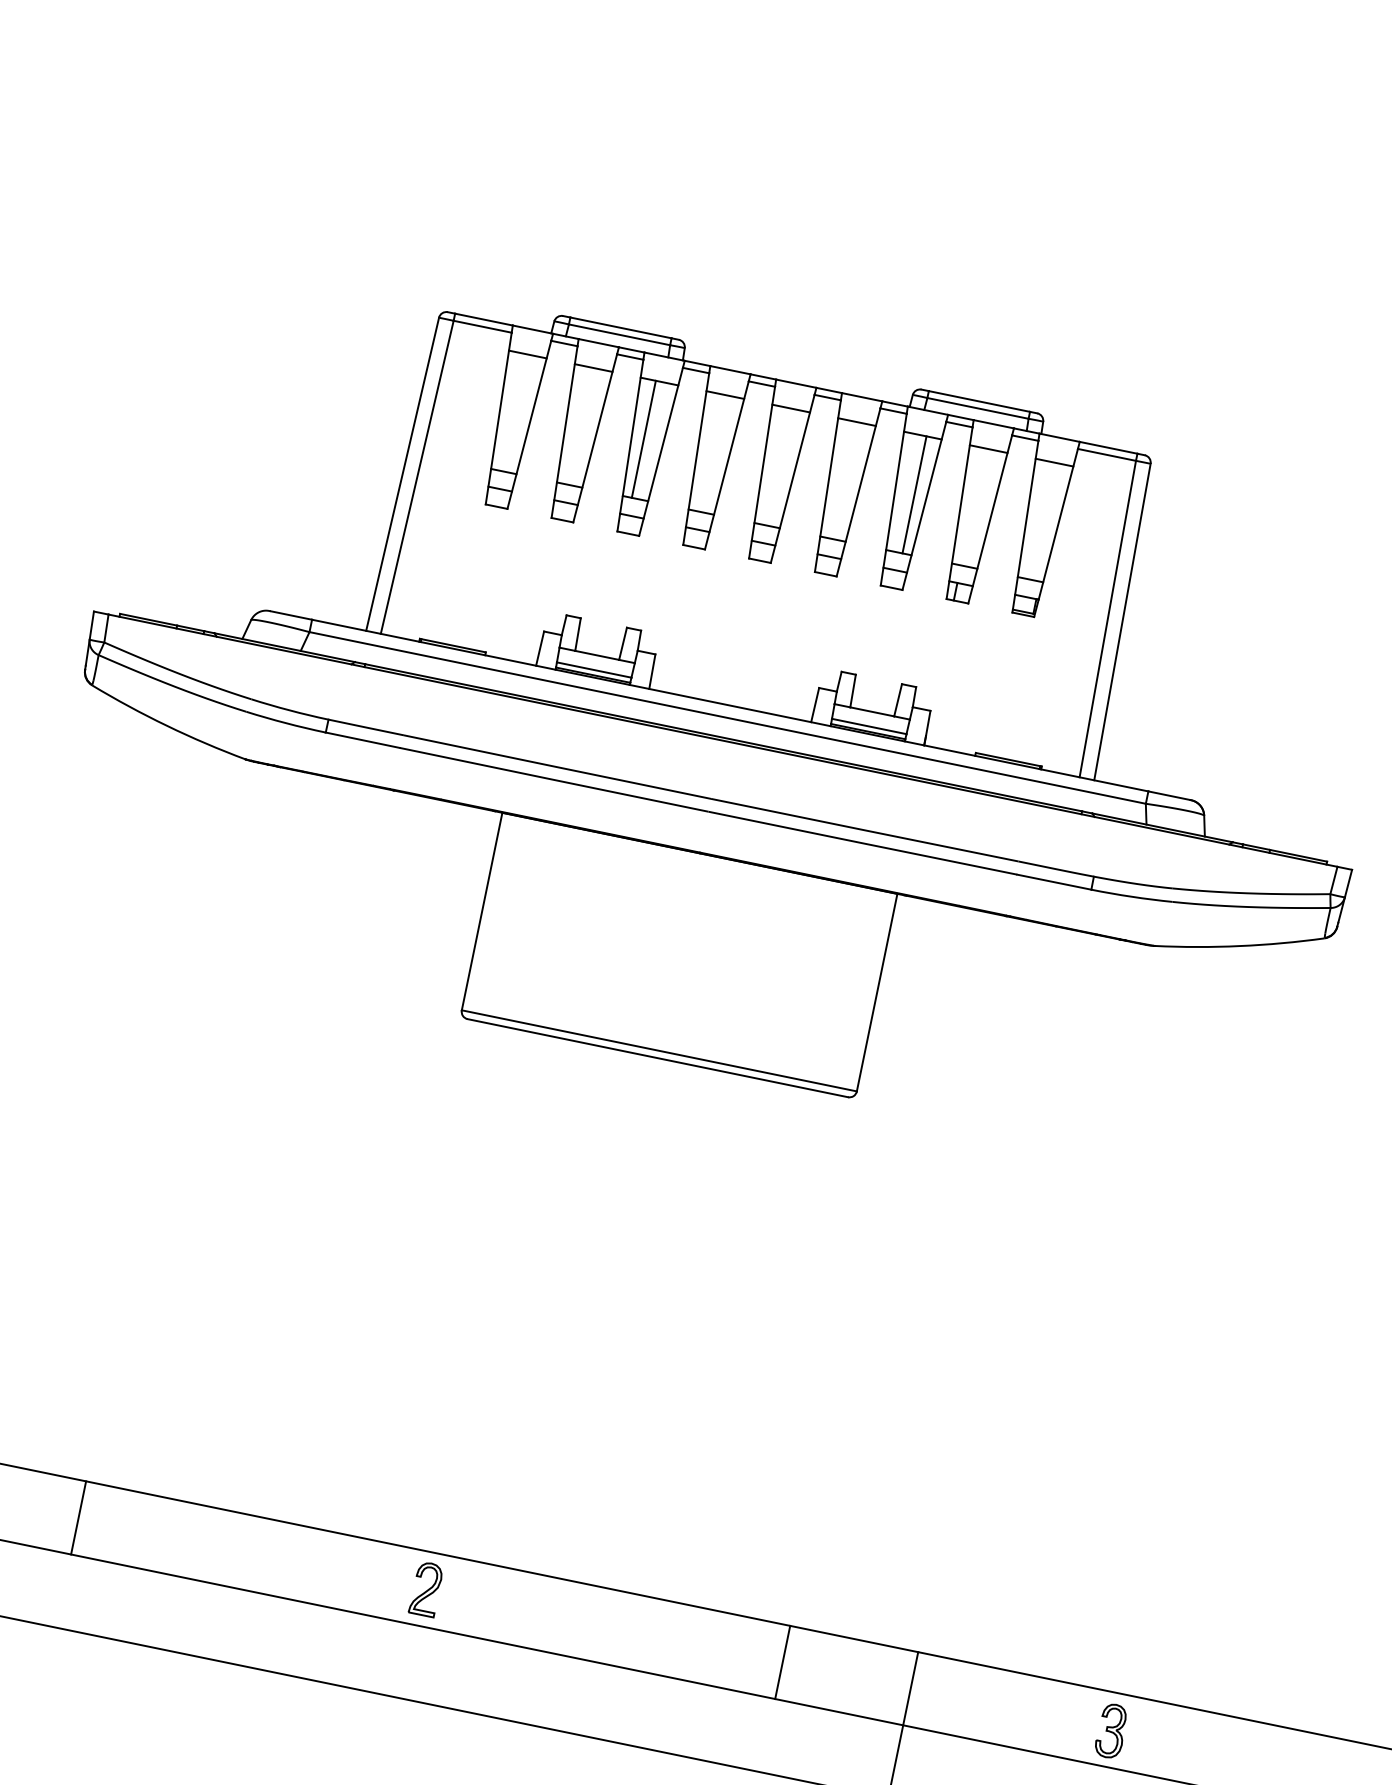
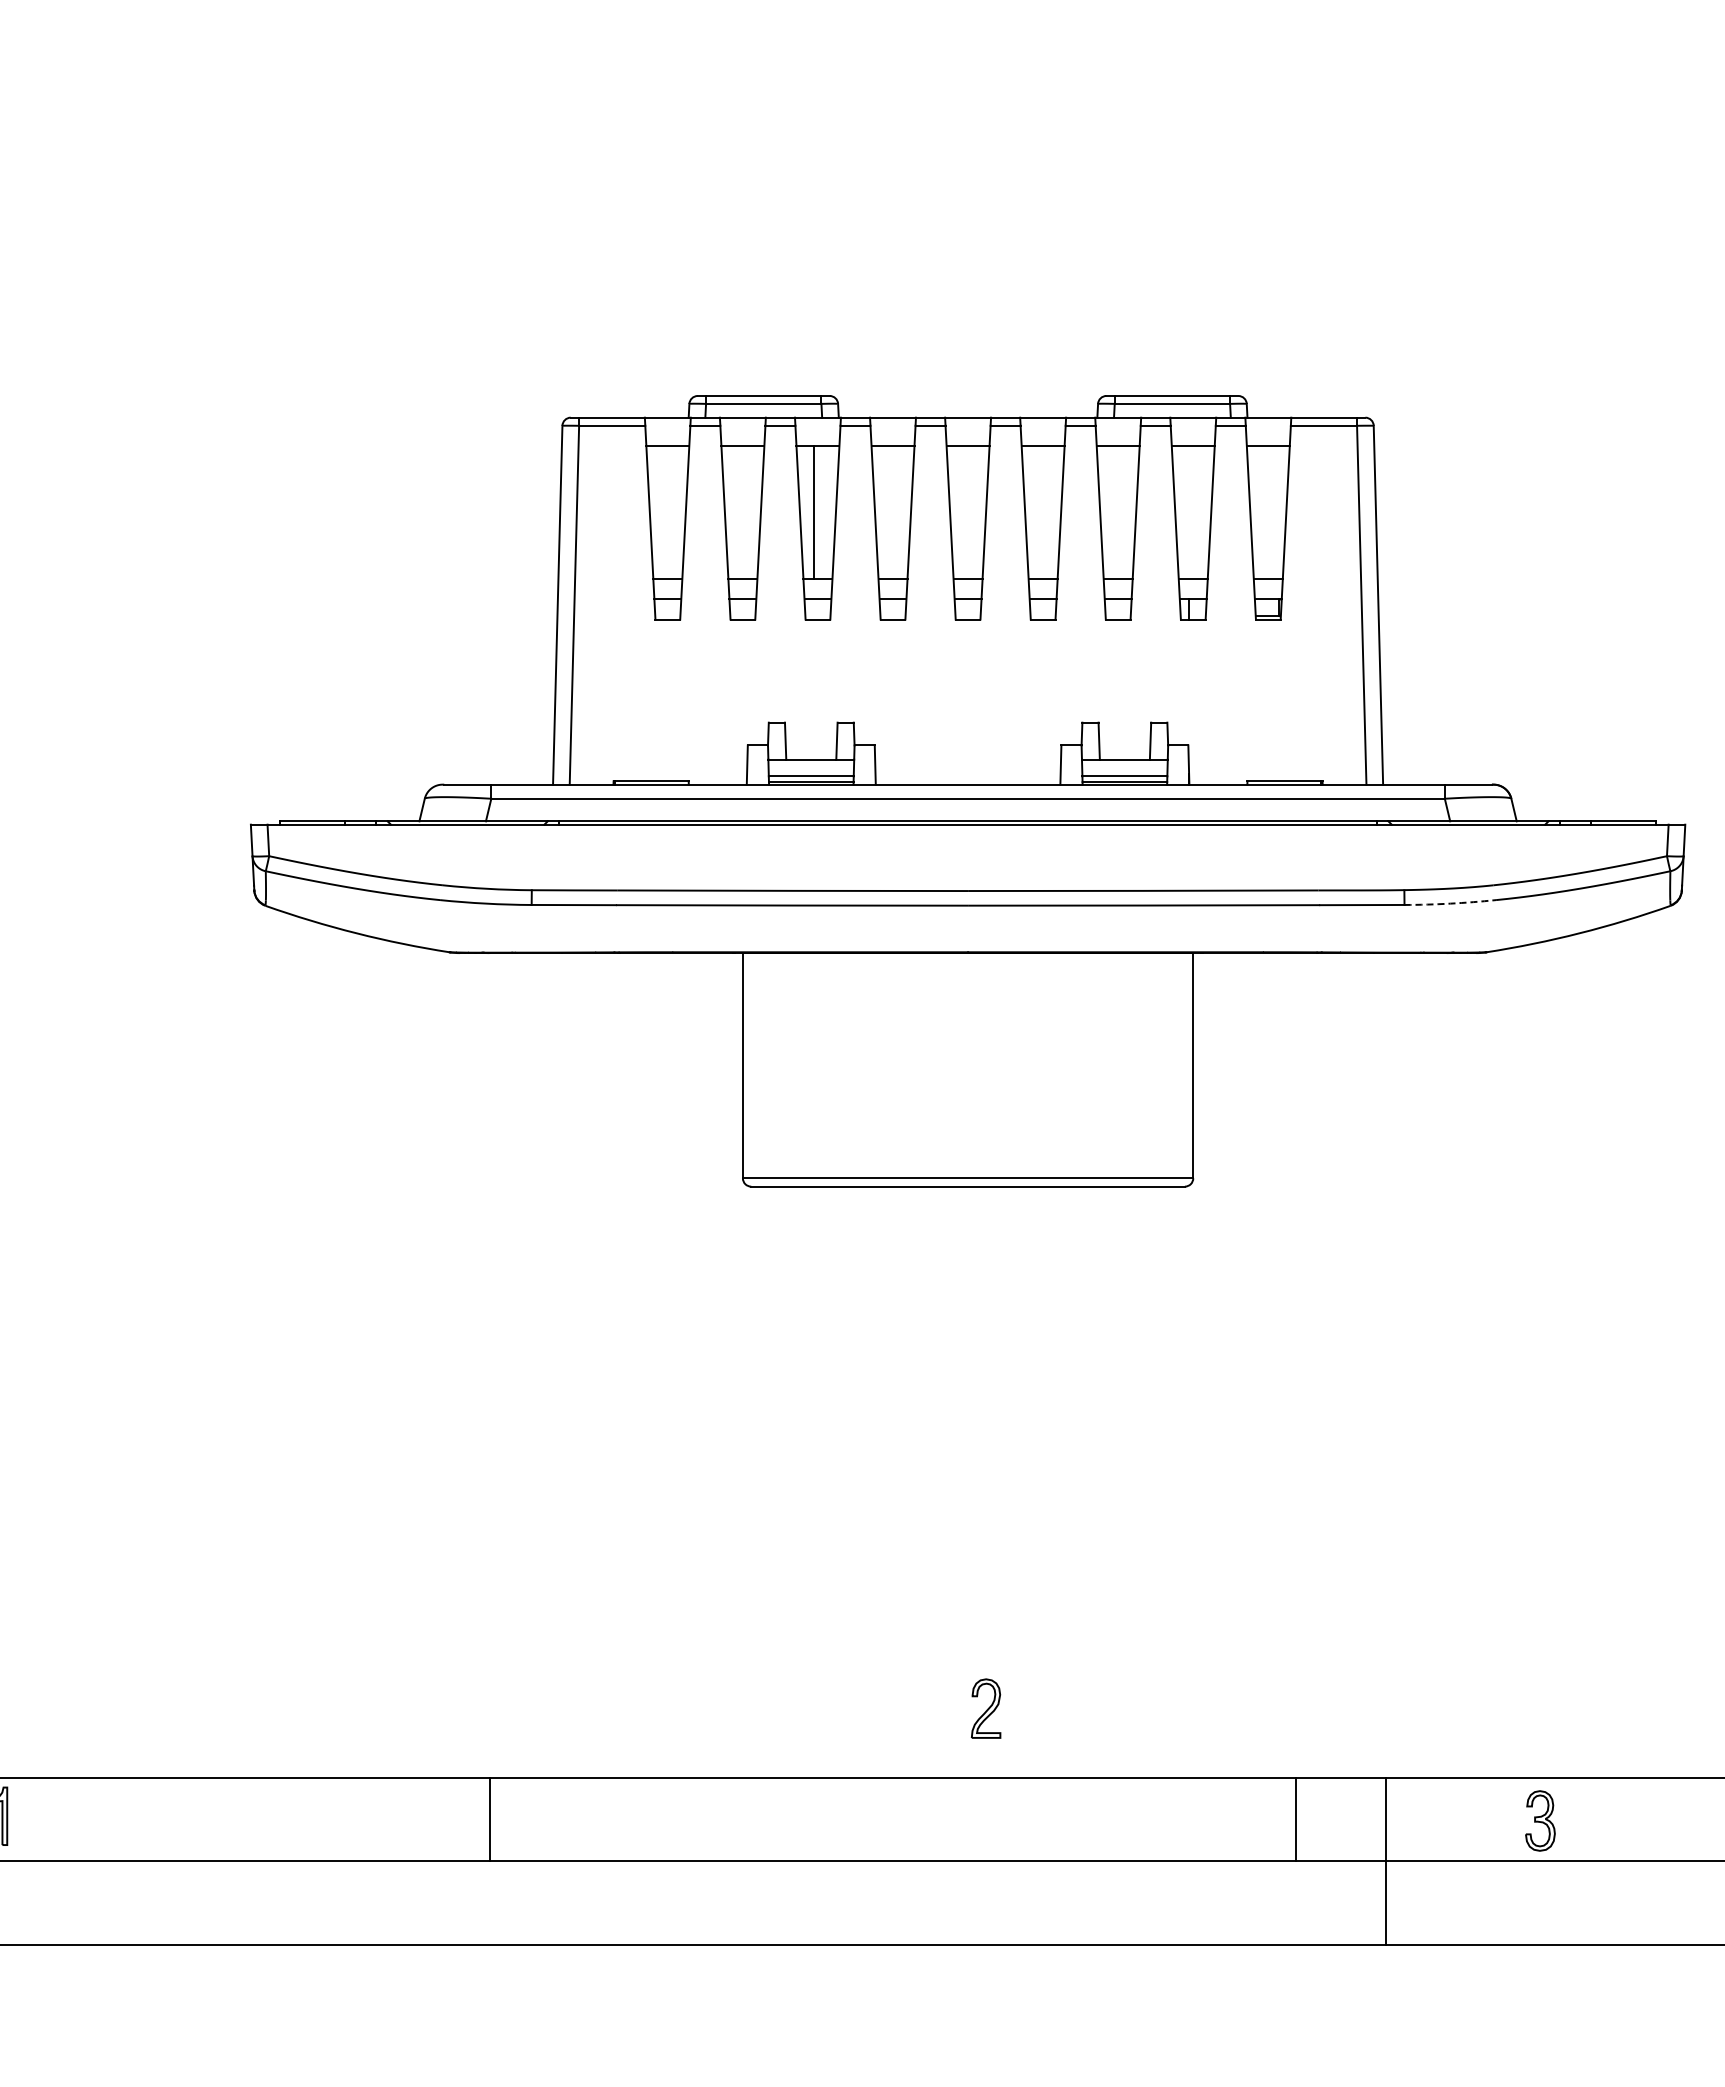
line: (914, 494) -> (1122, 512), removed
arc: (1131, 896) -> (1450, 903), solid -> dashed
line: (78, 1517) -> (489, 1819), moved
part: (426, 1589) -> (986, 1708), moved
line: (782, 1662) -> (1296, 1819), moved
part: (1111, 1730) -> (1540, 1820), moved

